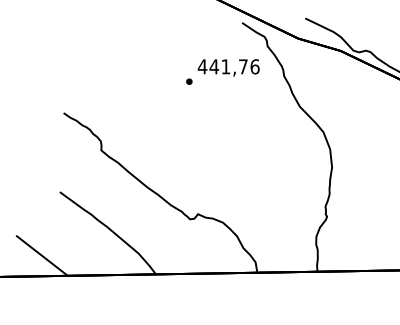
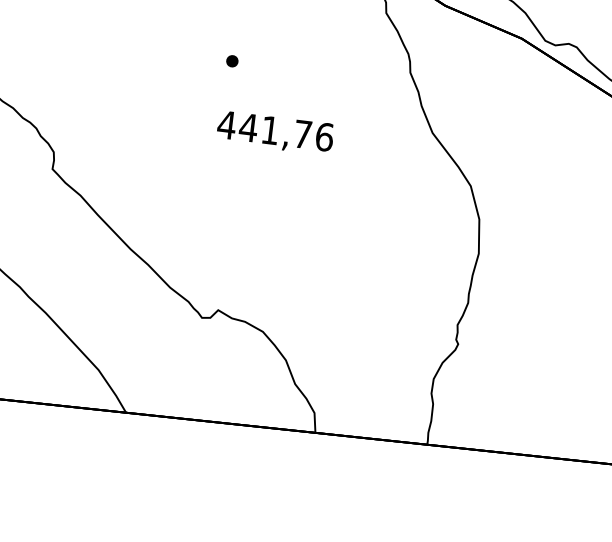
text: (228, 67) -> (274, 132), moved

